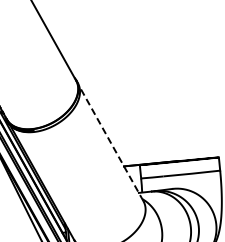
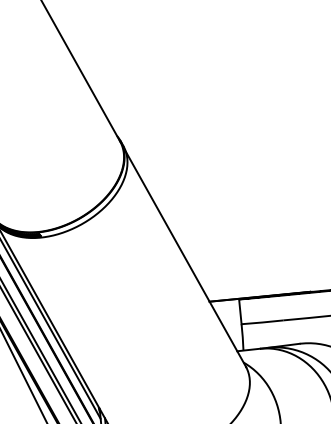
line: (111, 143) -> (186, 258), dashed -> solid

